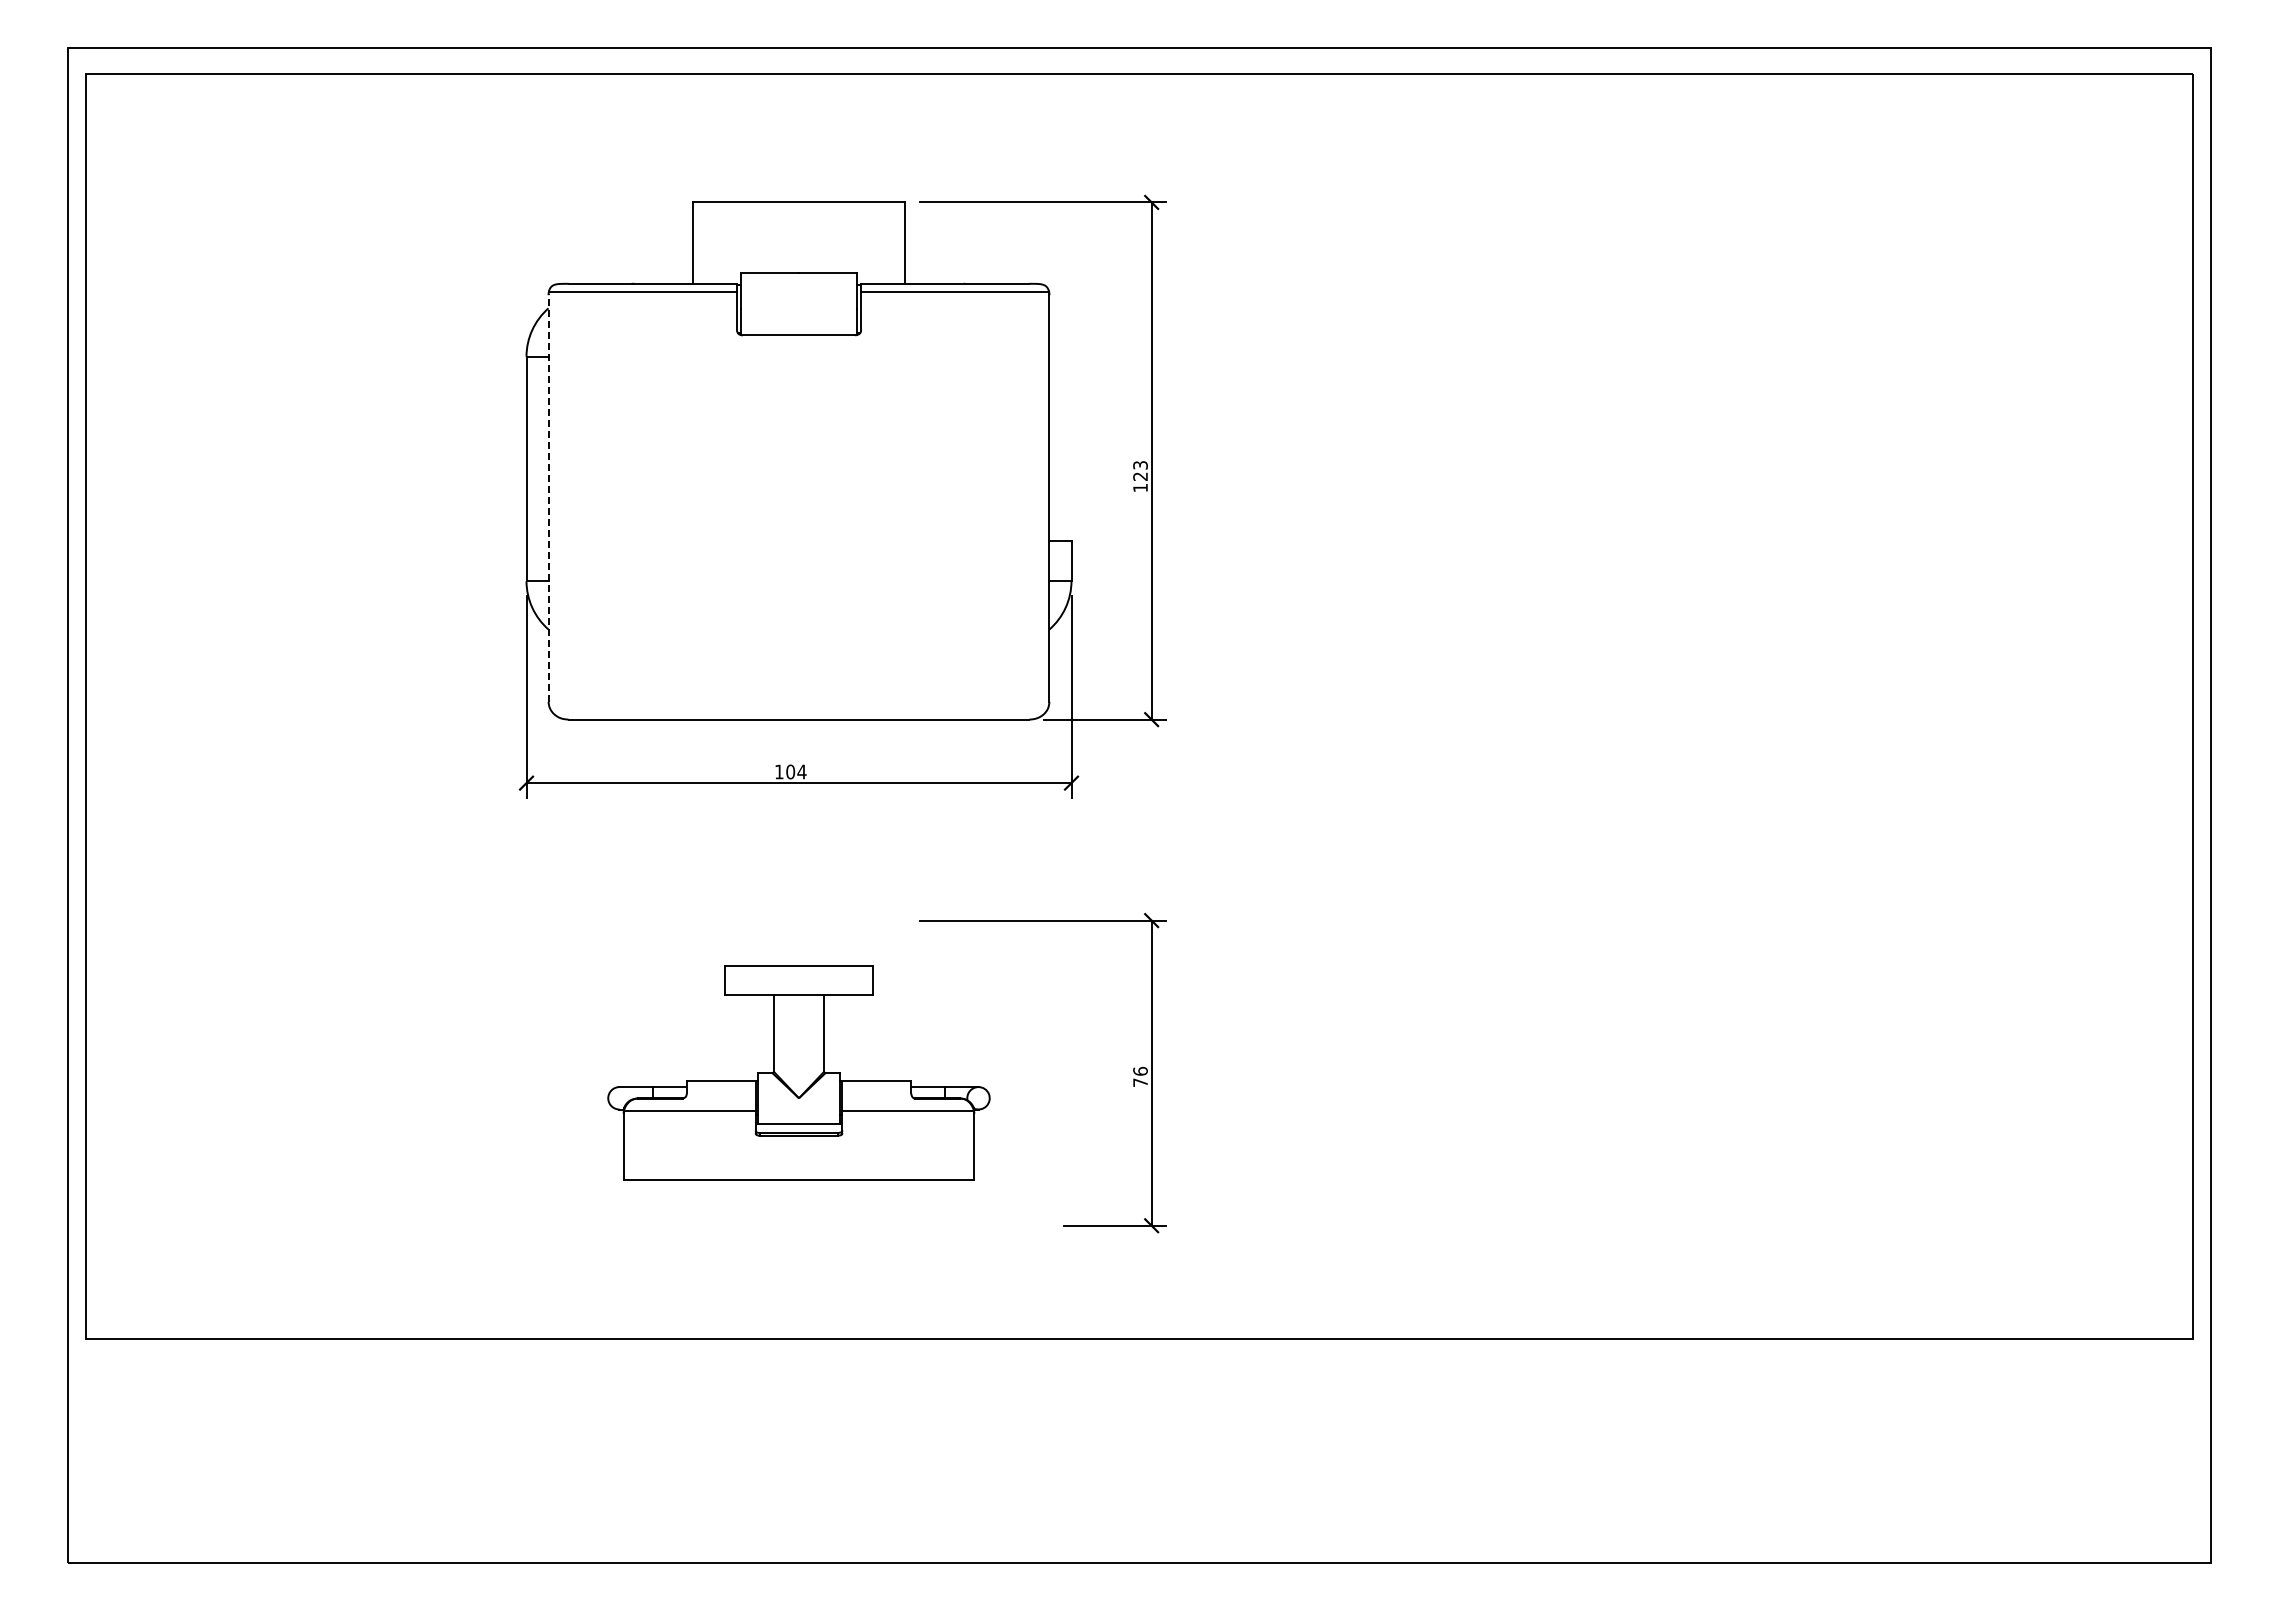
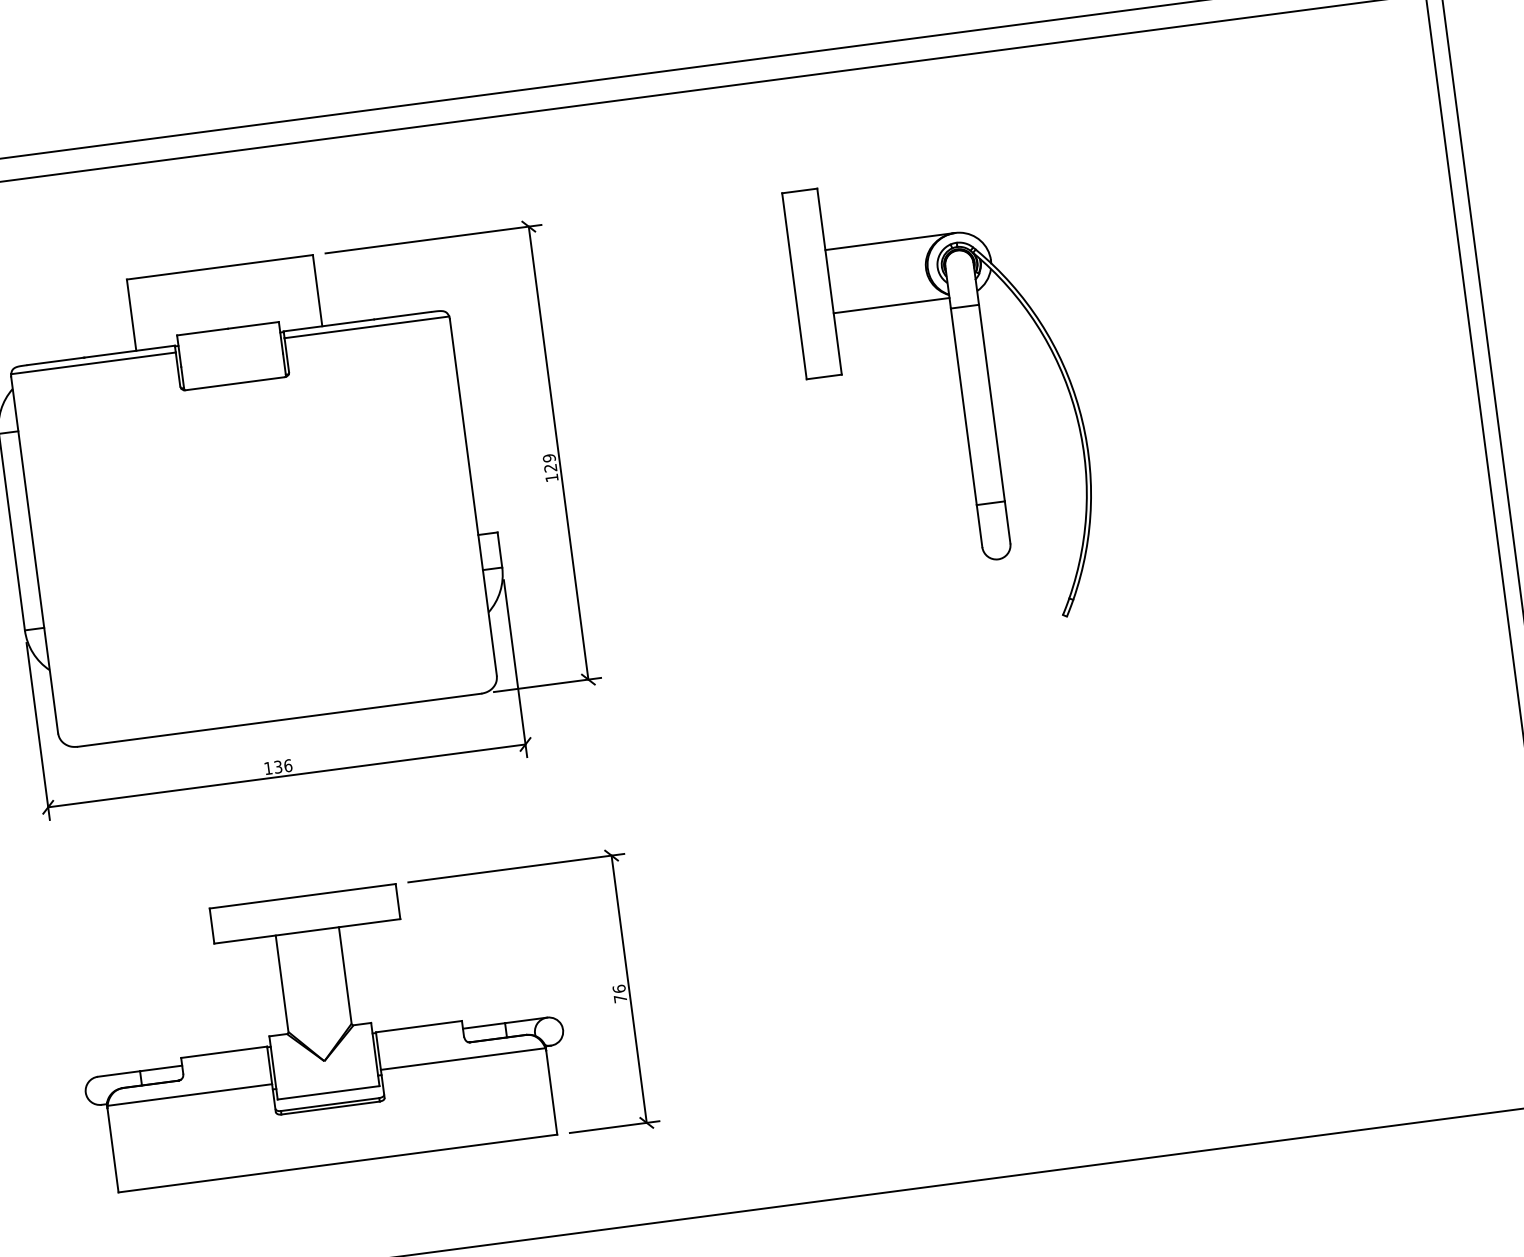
part: (1612, 460) -> (962, 399), added
text: (1140, 465) -> (549, 458), 123 -> 129
line: (548, 498) -> (34, 555), dashed -> solid
text: (796, 771) -> (283, 765), 104 -> 136
part: (798, 1073) -> (319, 1030), size x1.43

